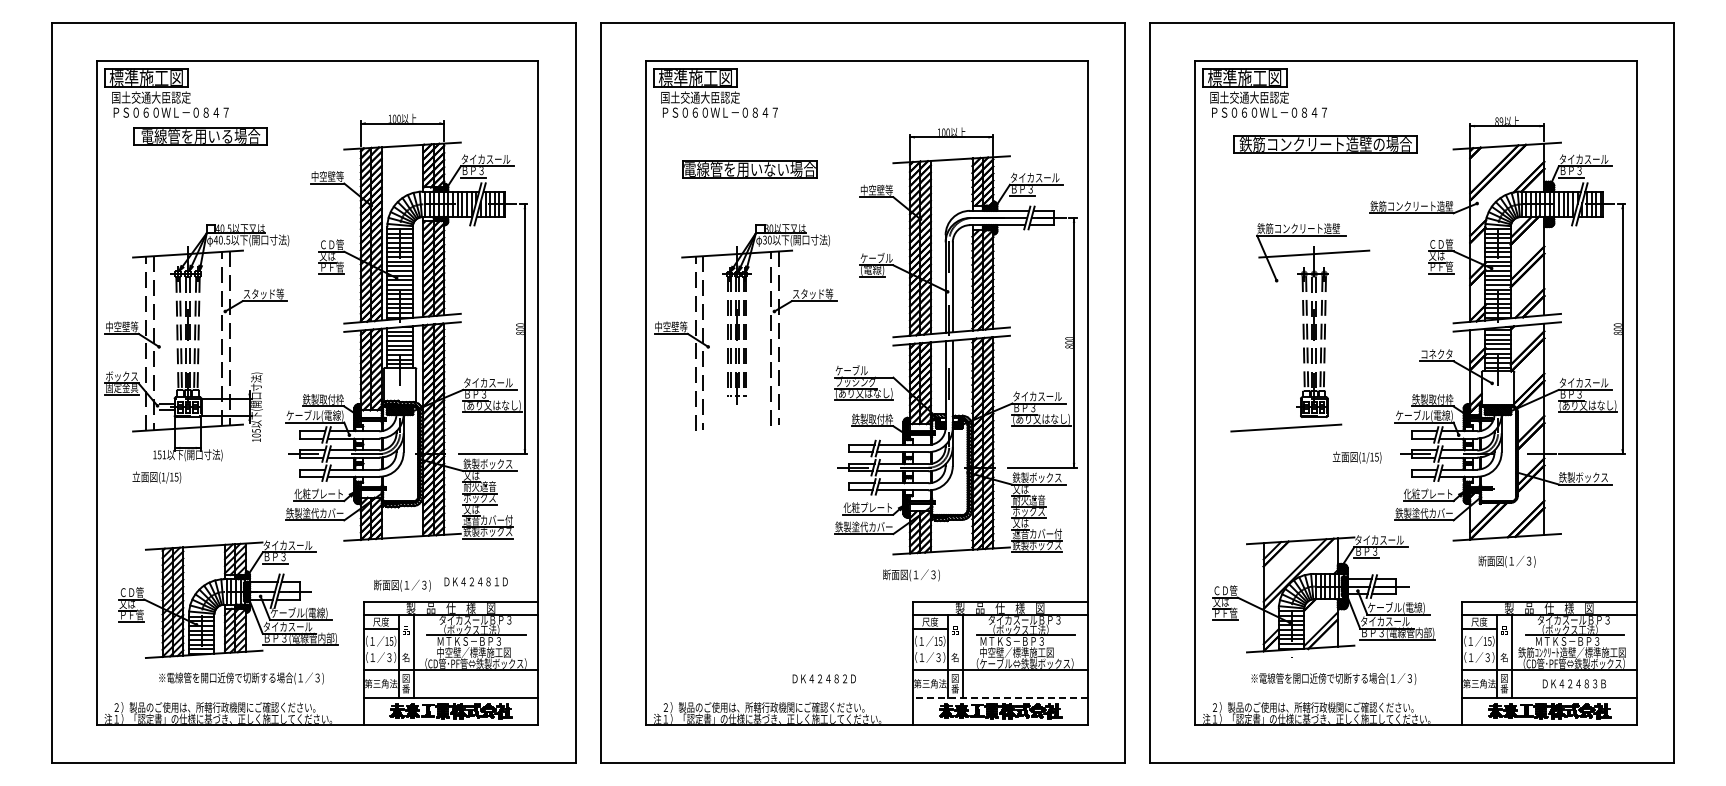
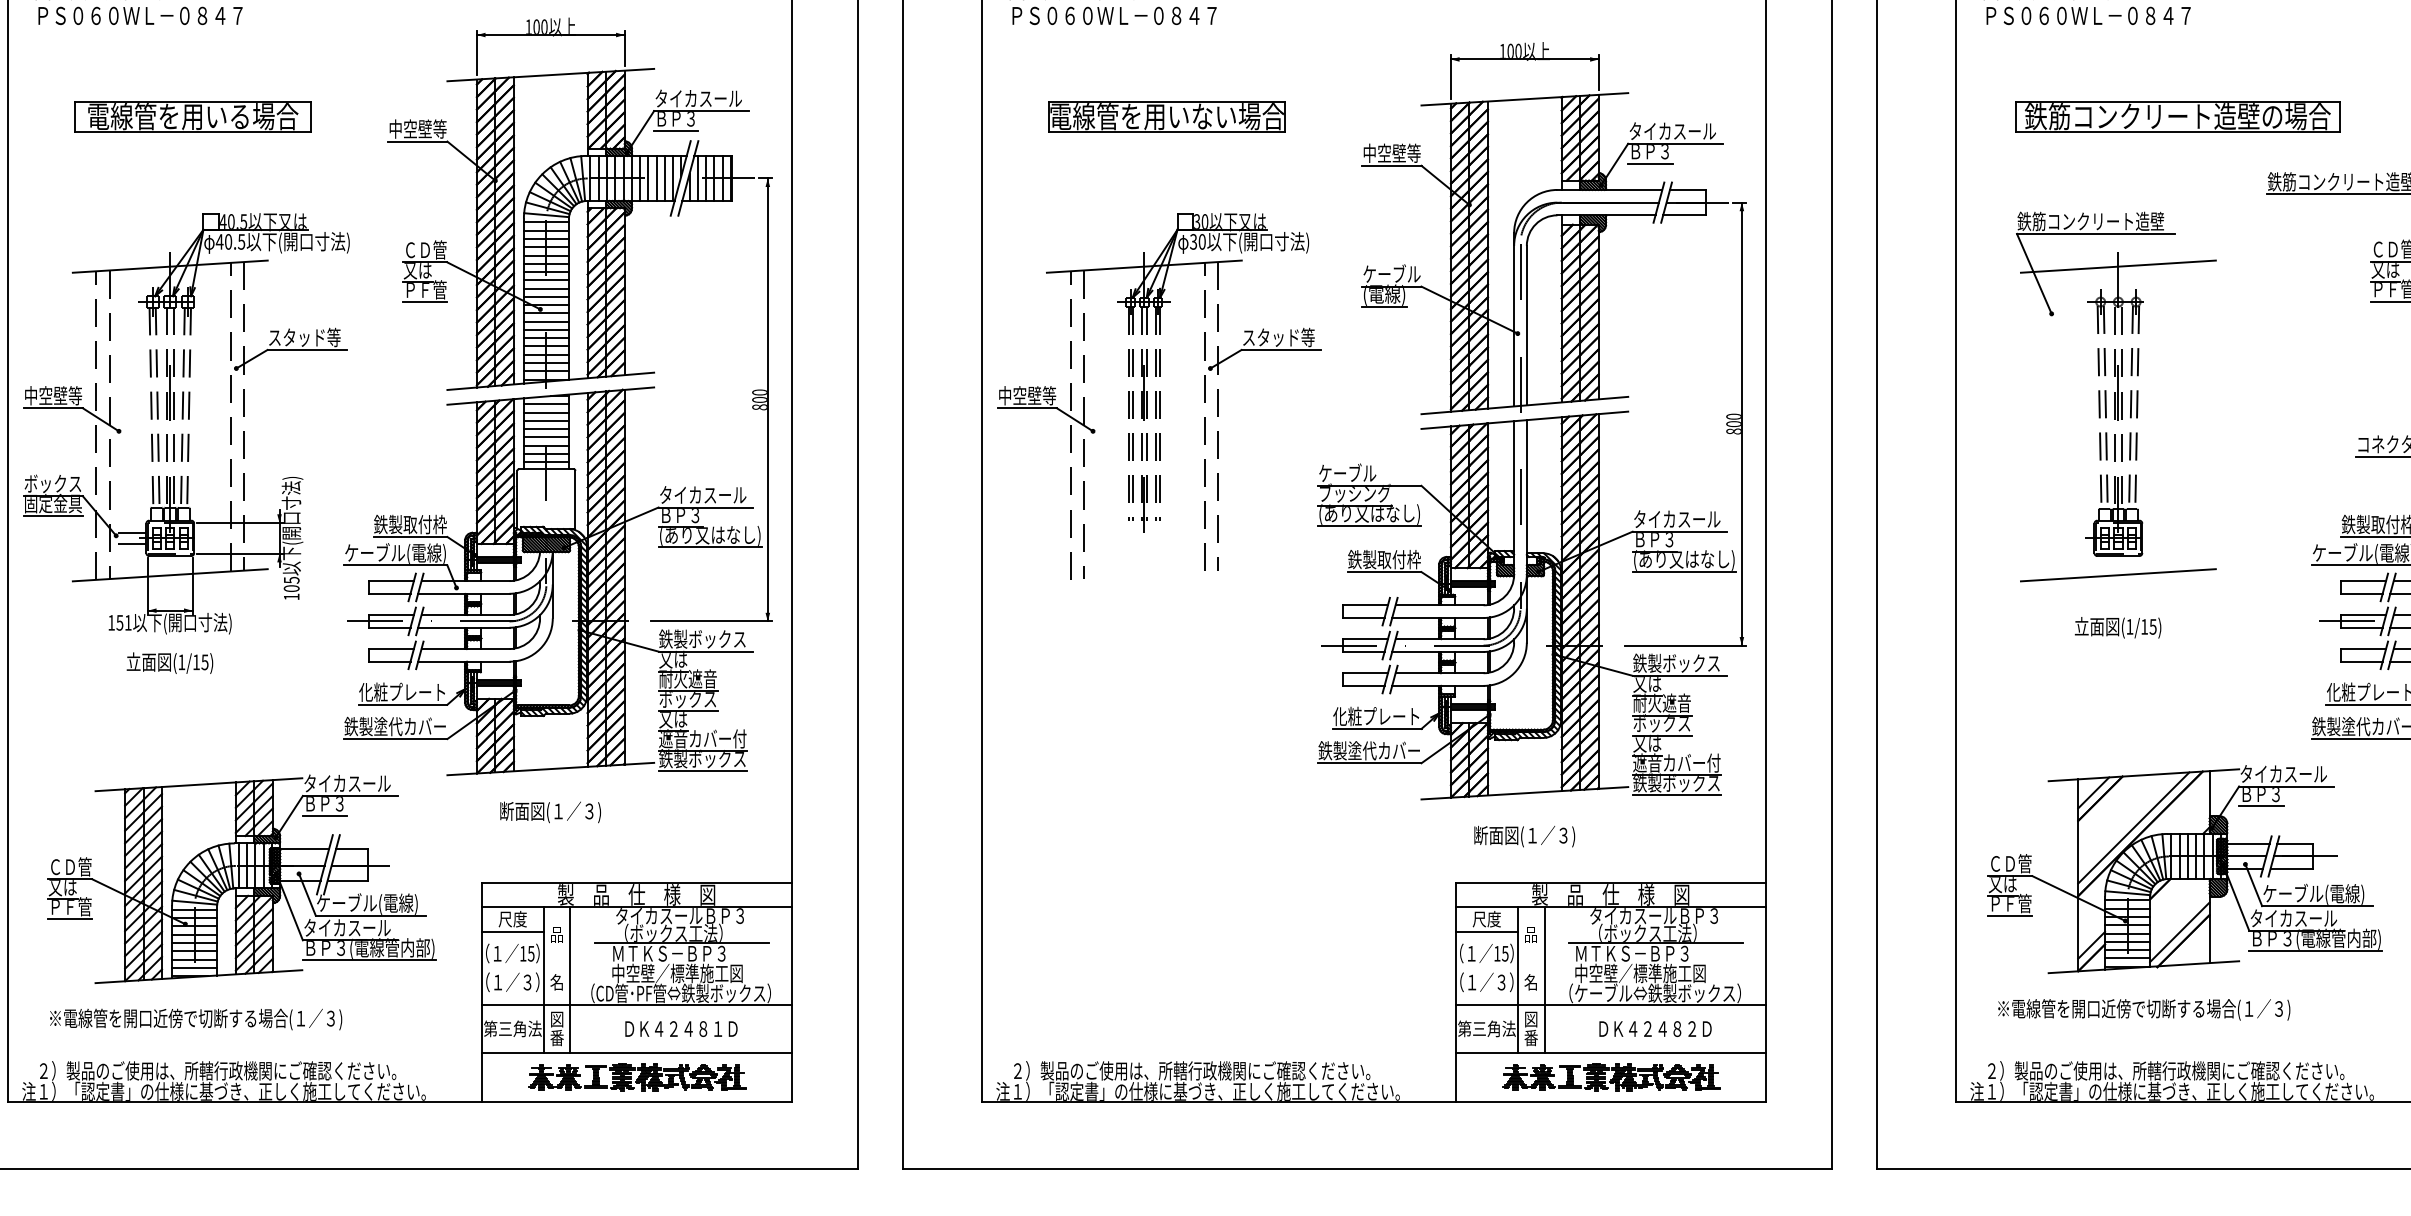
part: (200, 136) -> (192, 116), moved
part: (1325, 144) -> (2177, 116), moved
part: (1313, 320) -> (2116, 384), moved
text: (1356, 457) -> (2116, 627), moved
text: (156, 477) -> (169, 662), moved
text: (911, 575) -> (1524, 836), moved
text: (475, 581) -> (680, 1028), moved
text: (402, 585) -> (550, 811), moved
text: (241, 678) -> (195, 1019), moved
text: (823, 678) -> (1654, 1028), moved
text: (1333, 678) -> (2143, 1008), moved
line: (999, 697) -> (1609, 1053), dashed -> solid

